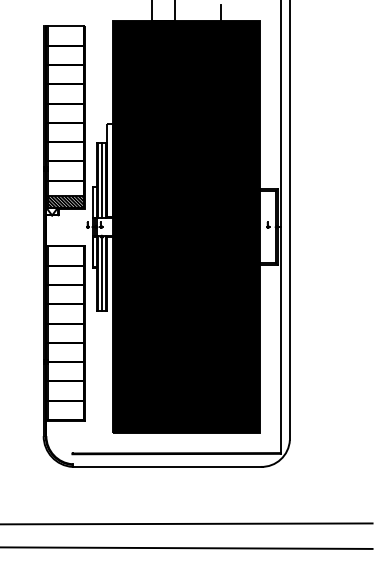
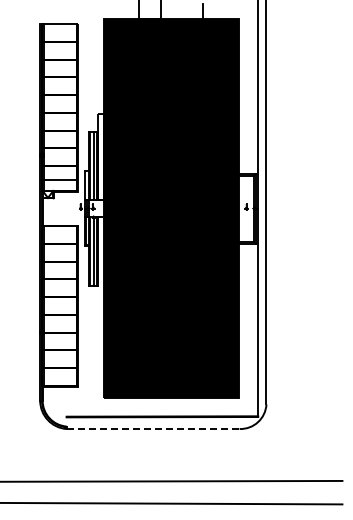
hatch: (64, 201) -> (59, 185), removed
line: (168, 467) -> (154, 429), solid -> dashed

